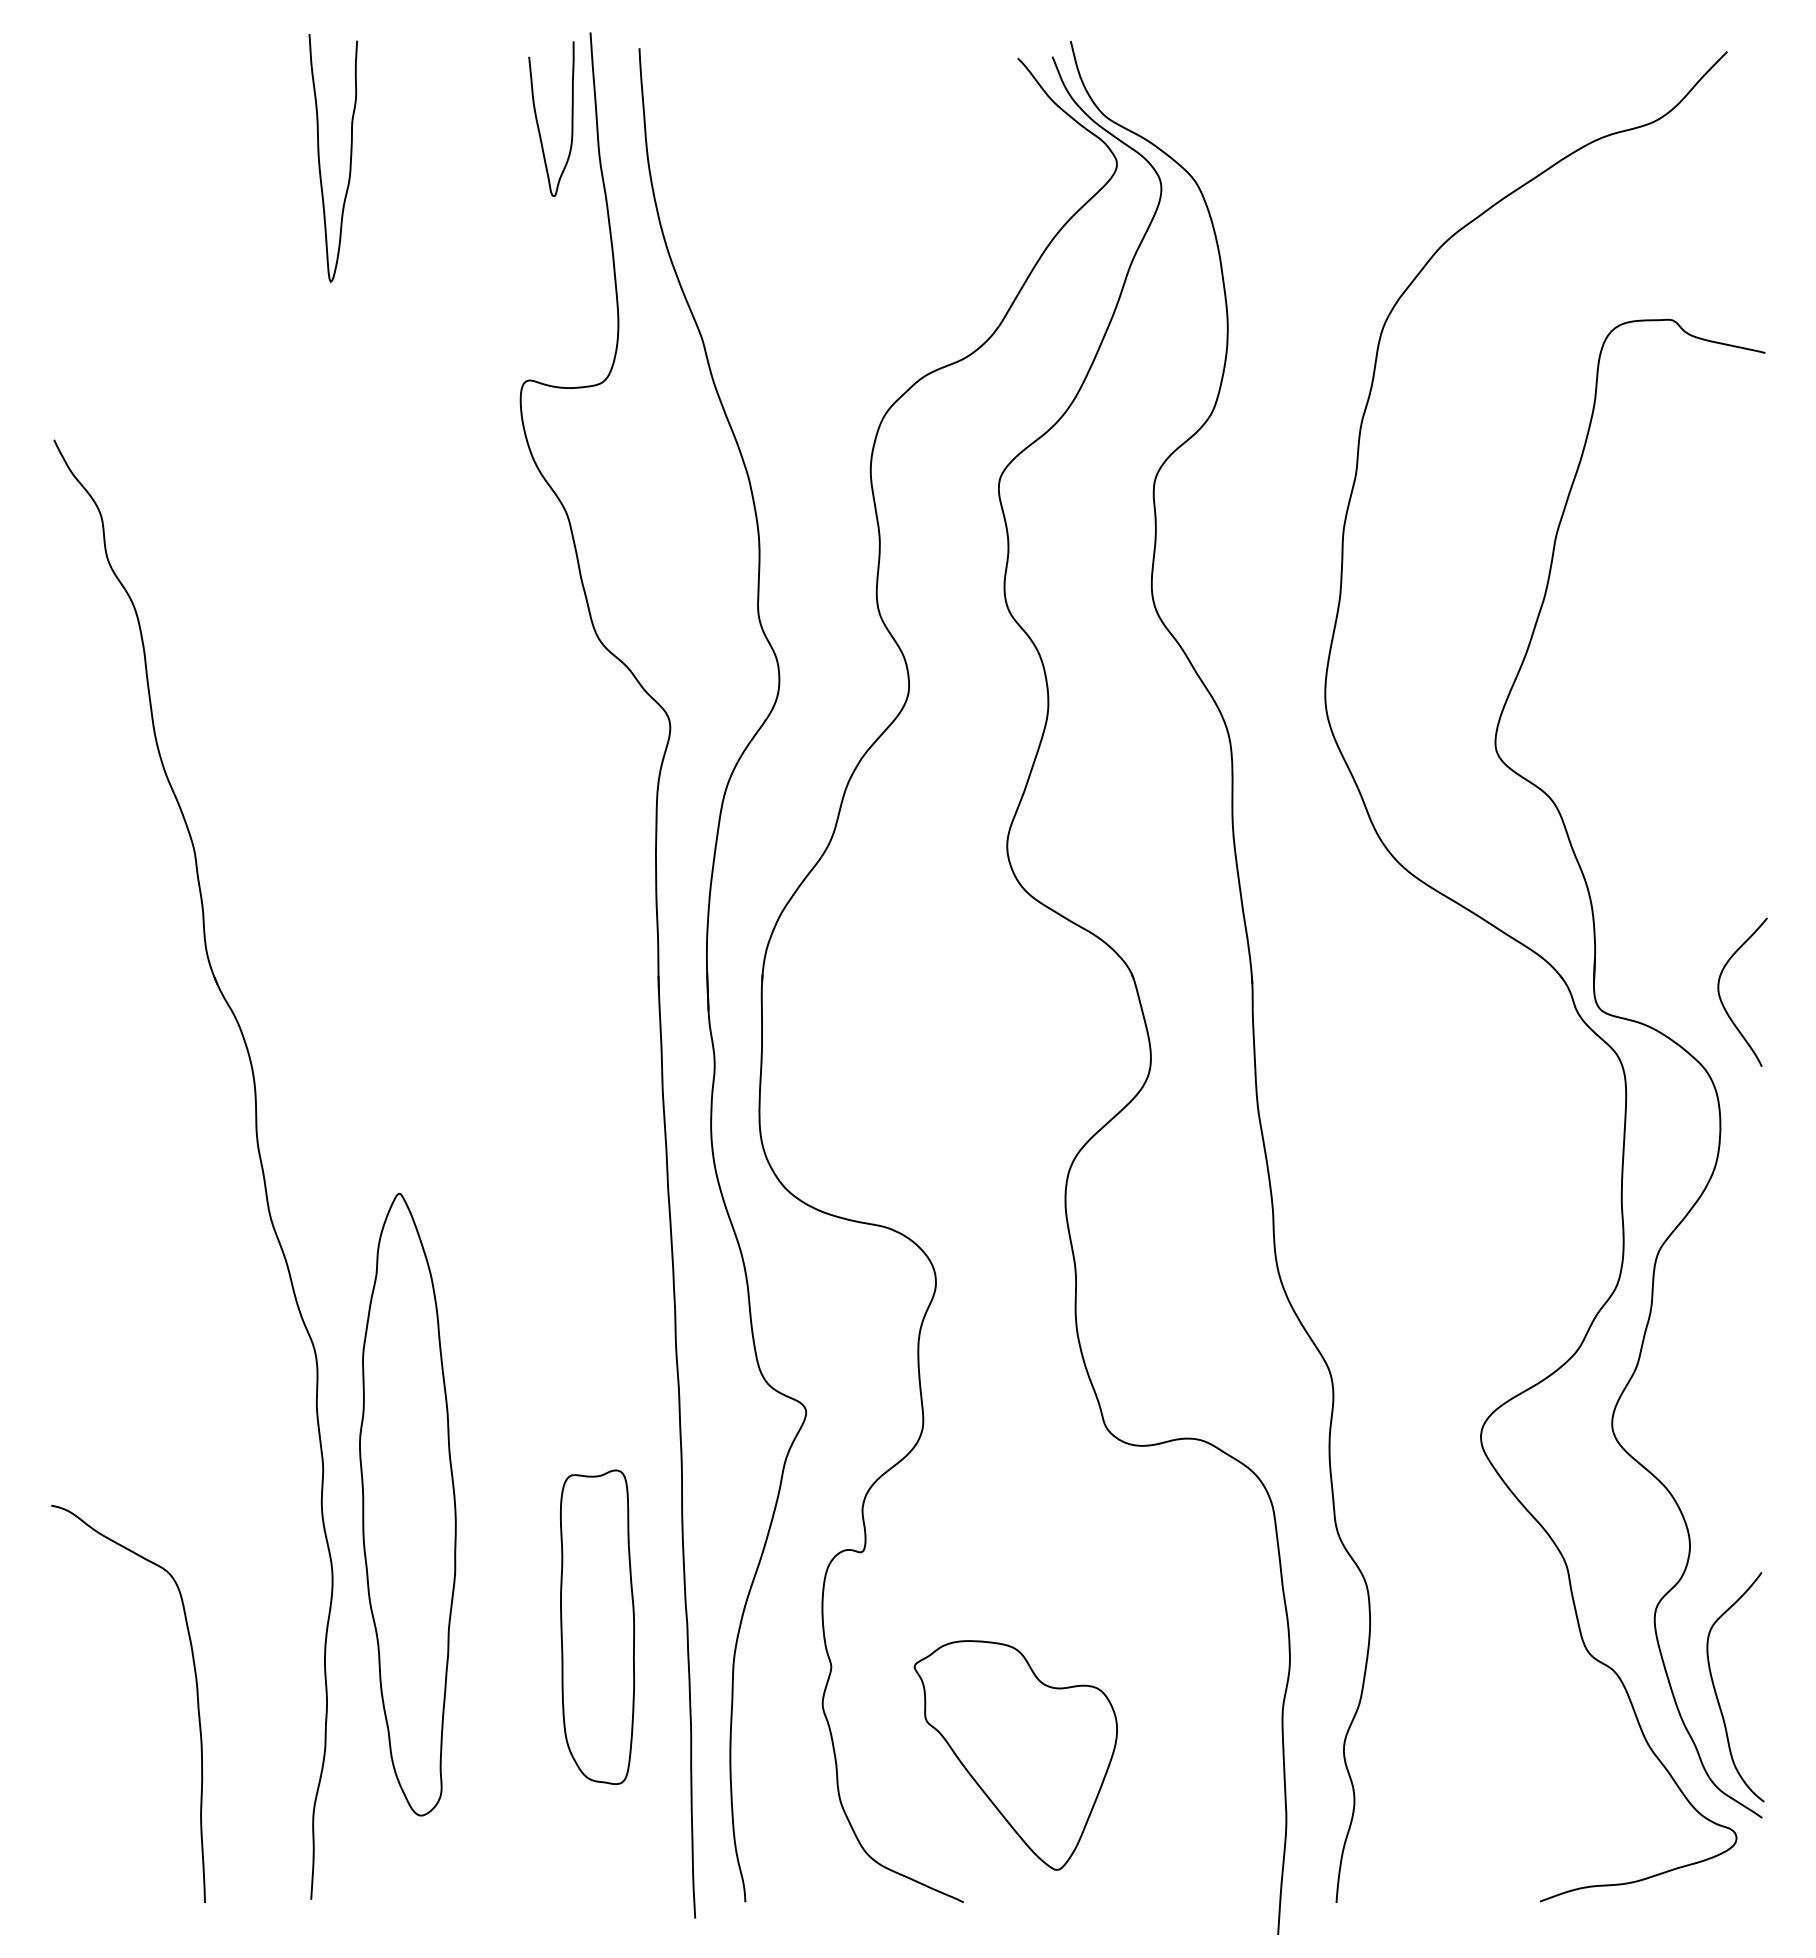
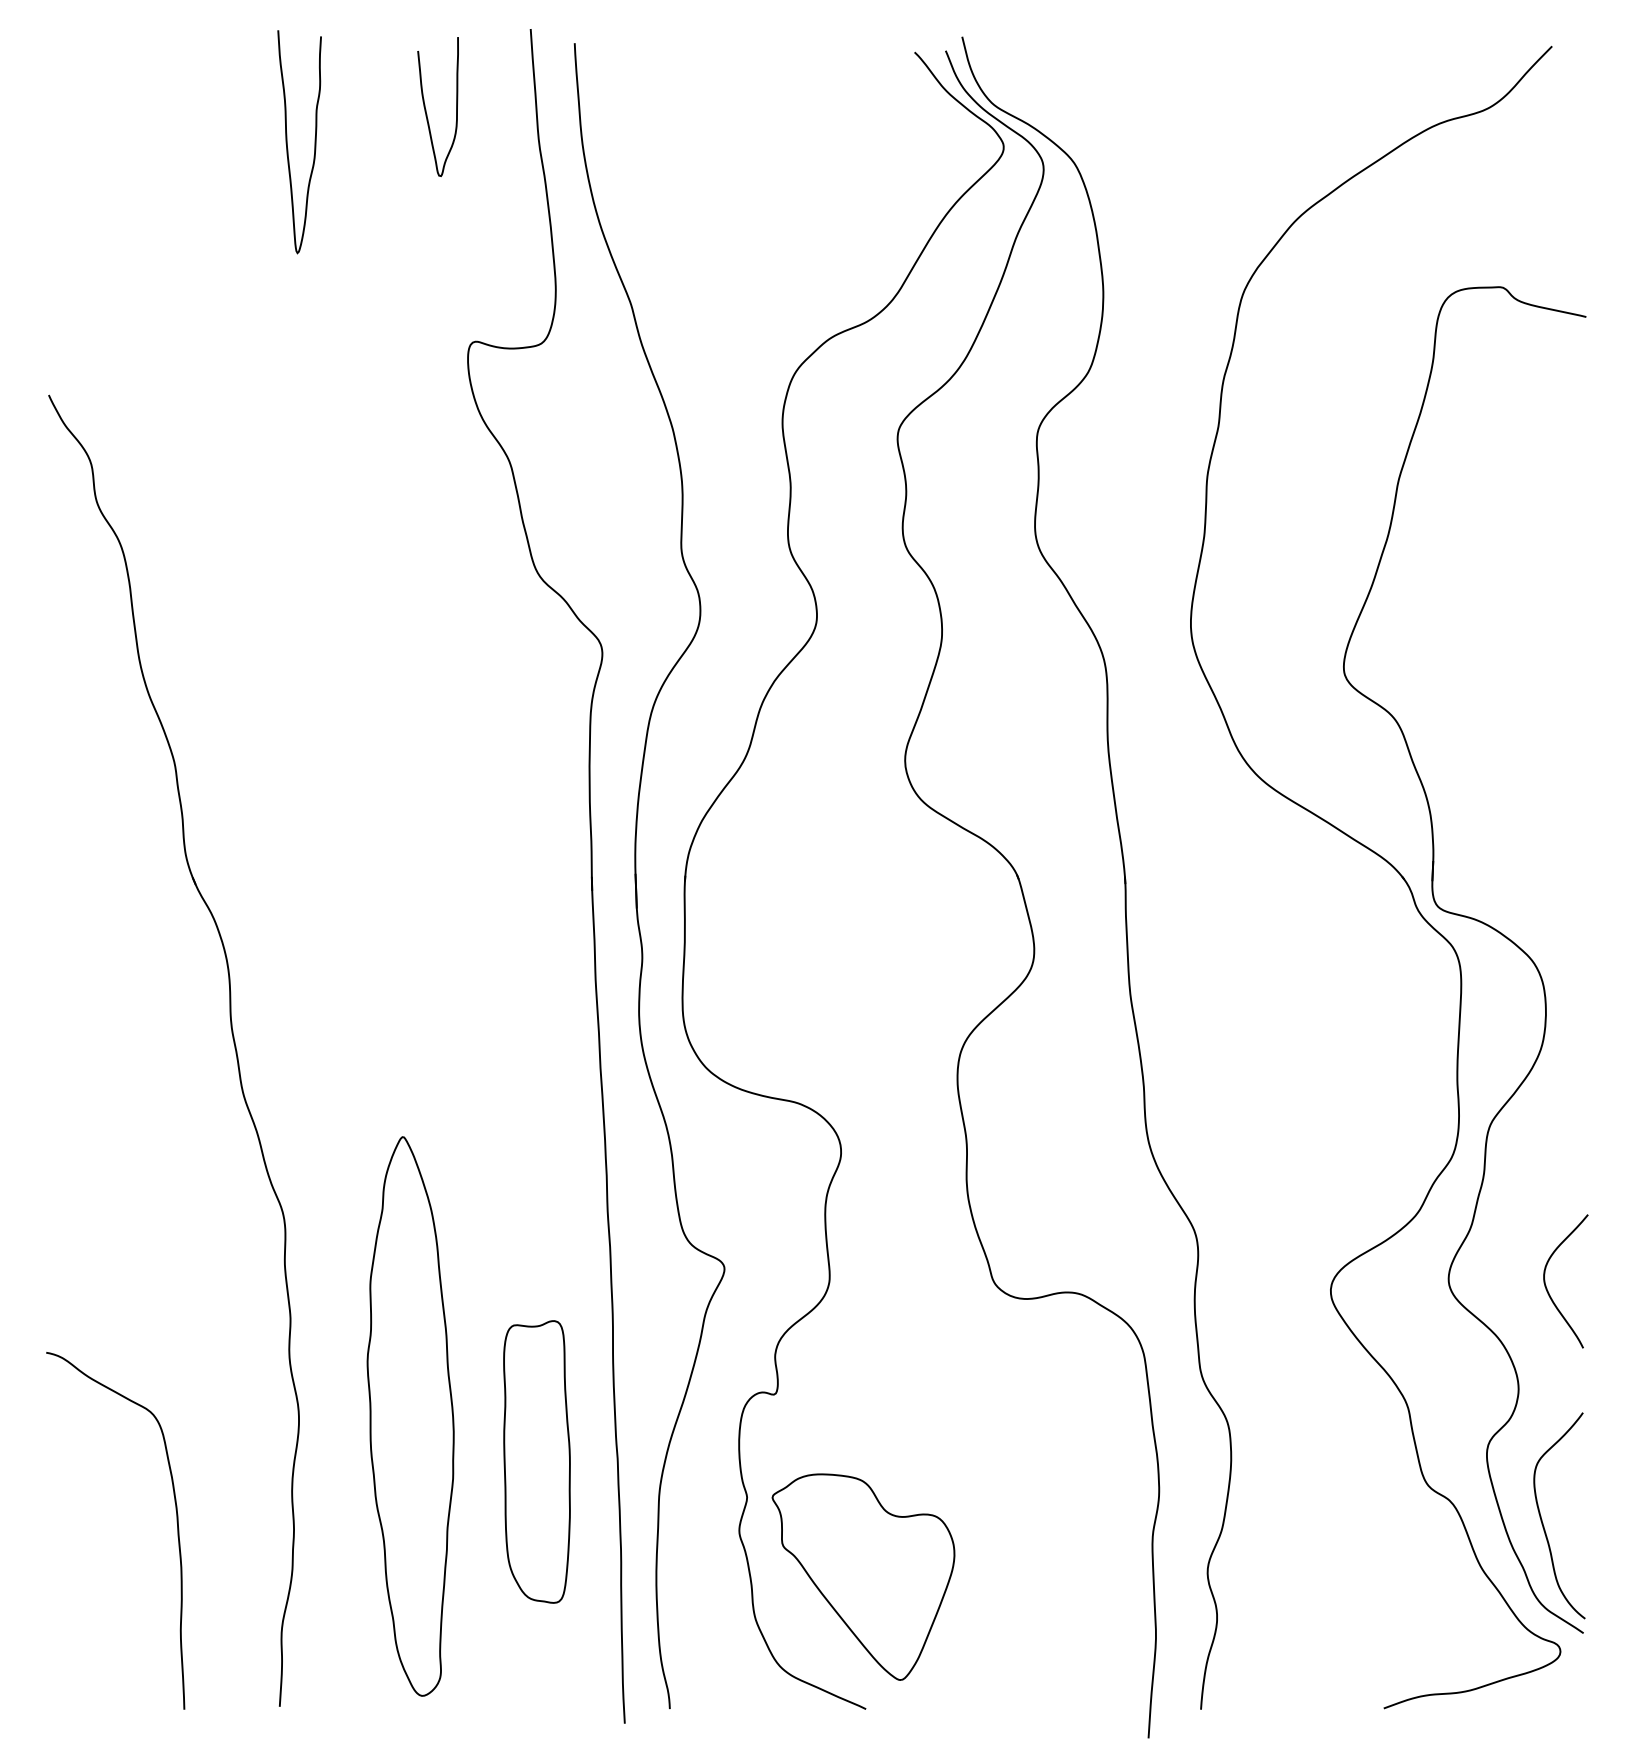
curve: (538, 122) -> (426, 109), moved
curve: (1721, 998) -> (1546, 1286), moved
part: (407, 1504) -> (410, 1416), moved
part: (1015, 1755) -> (863, 1577), moved

